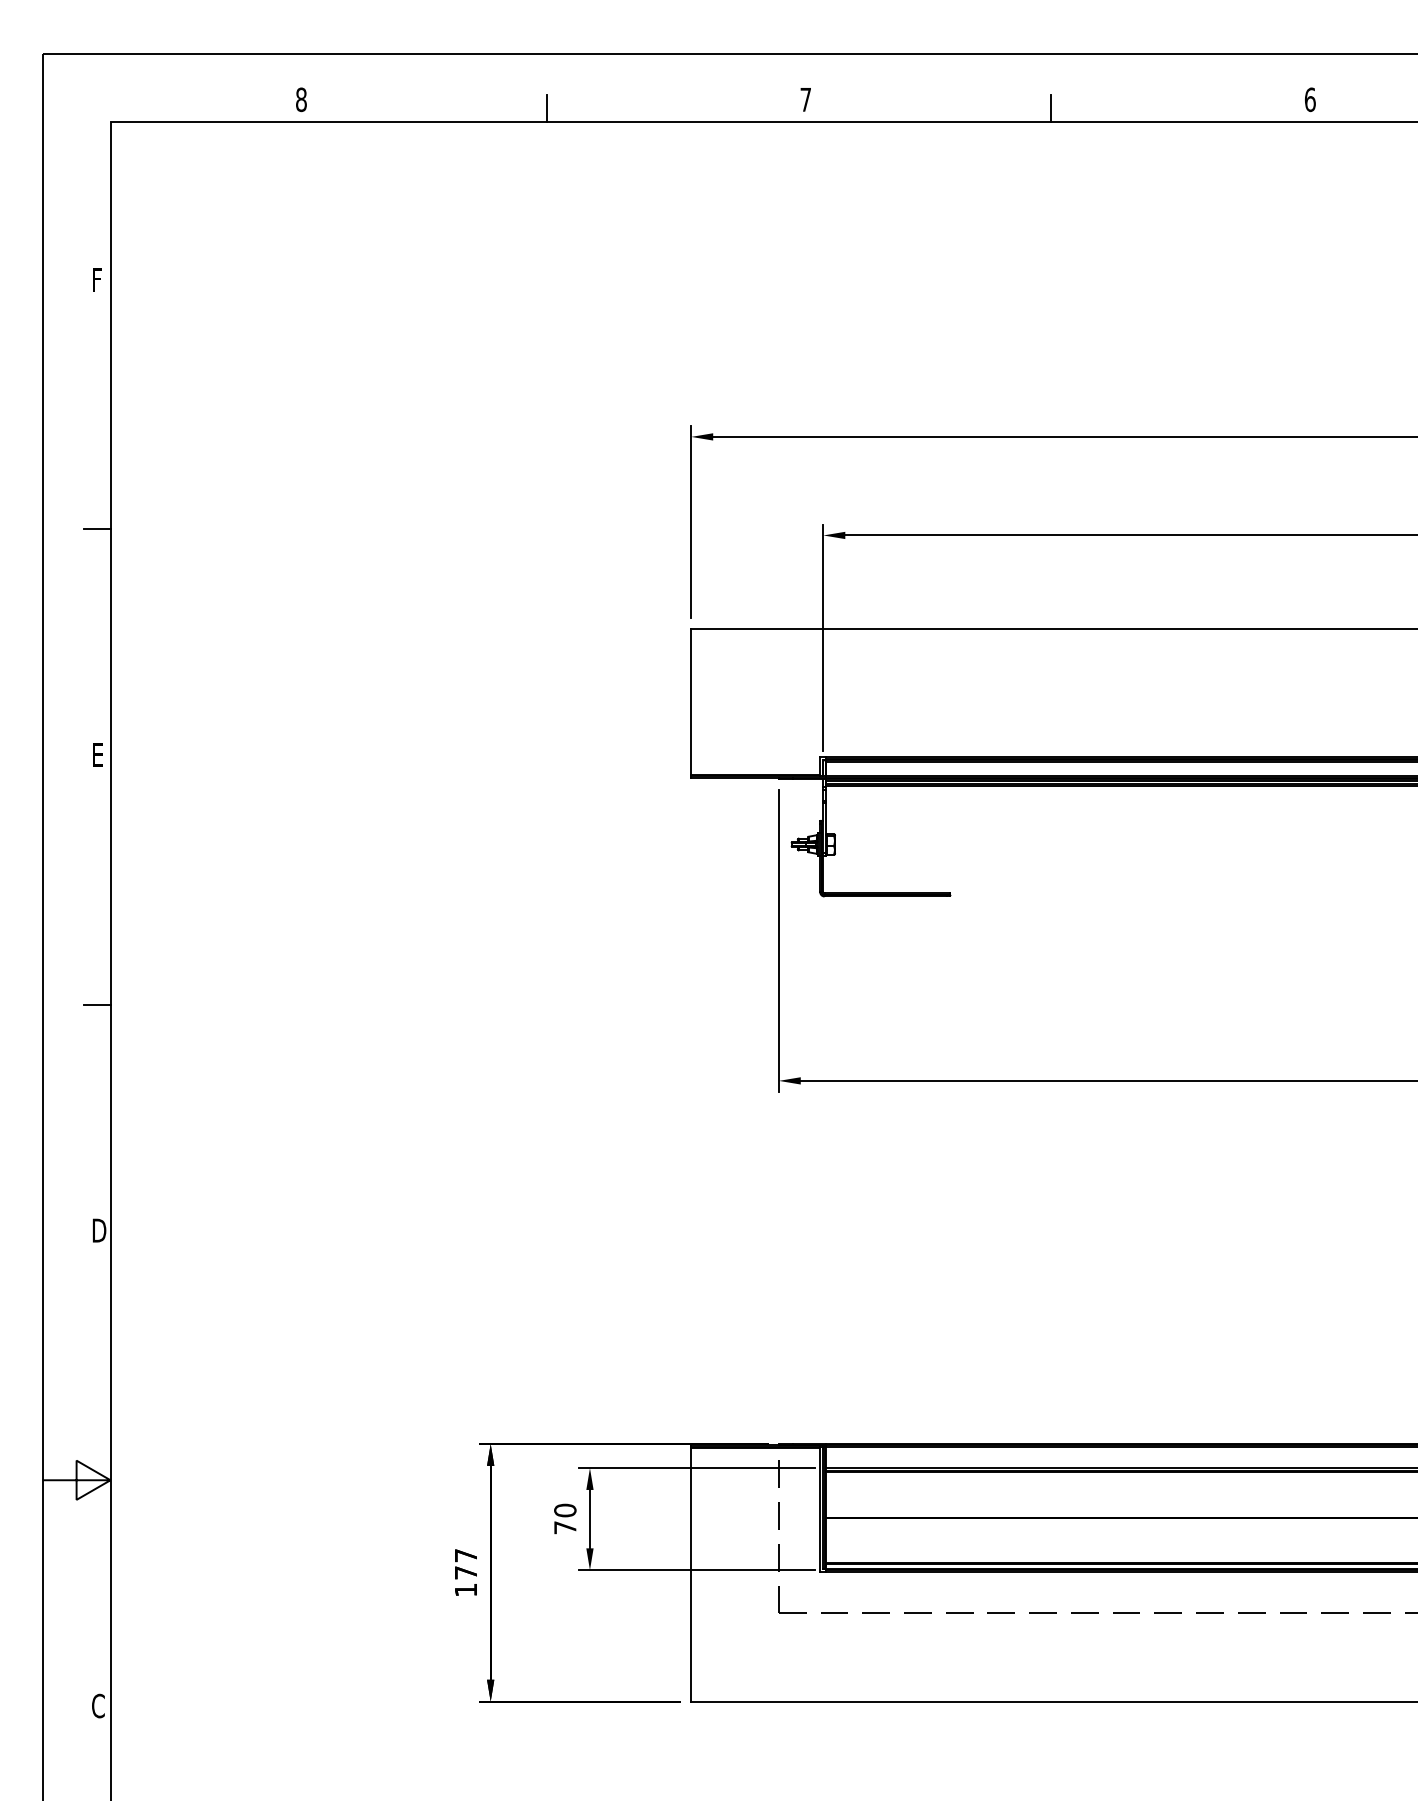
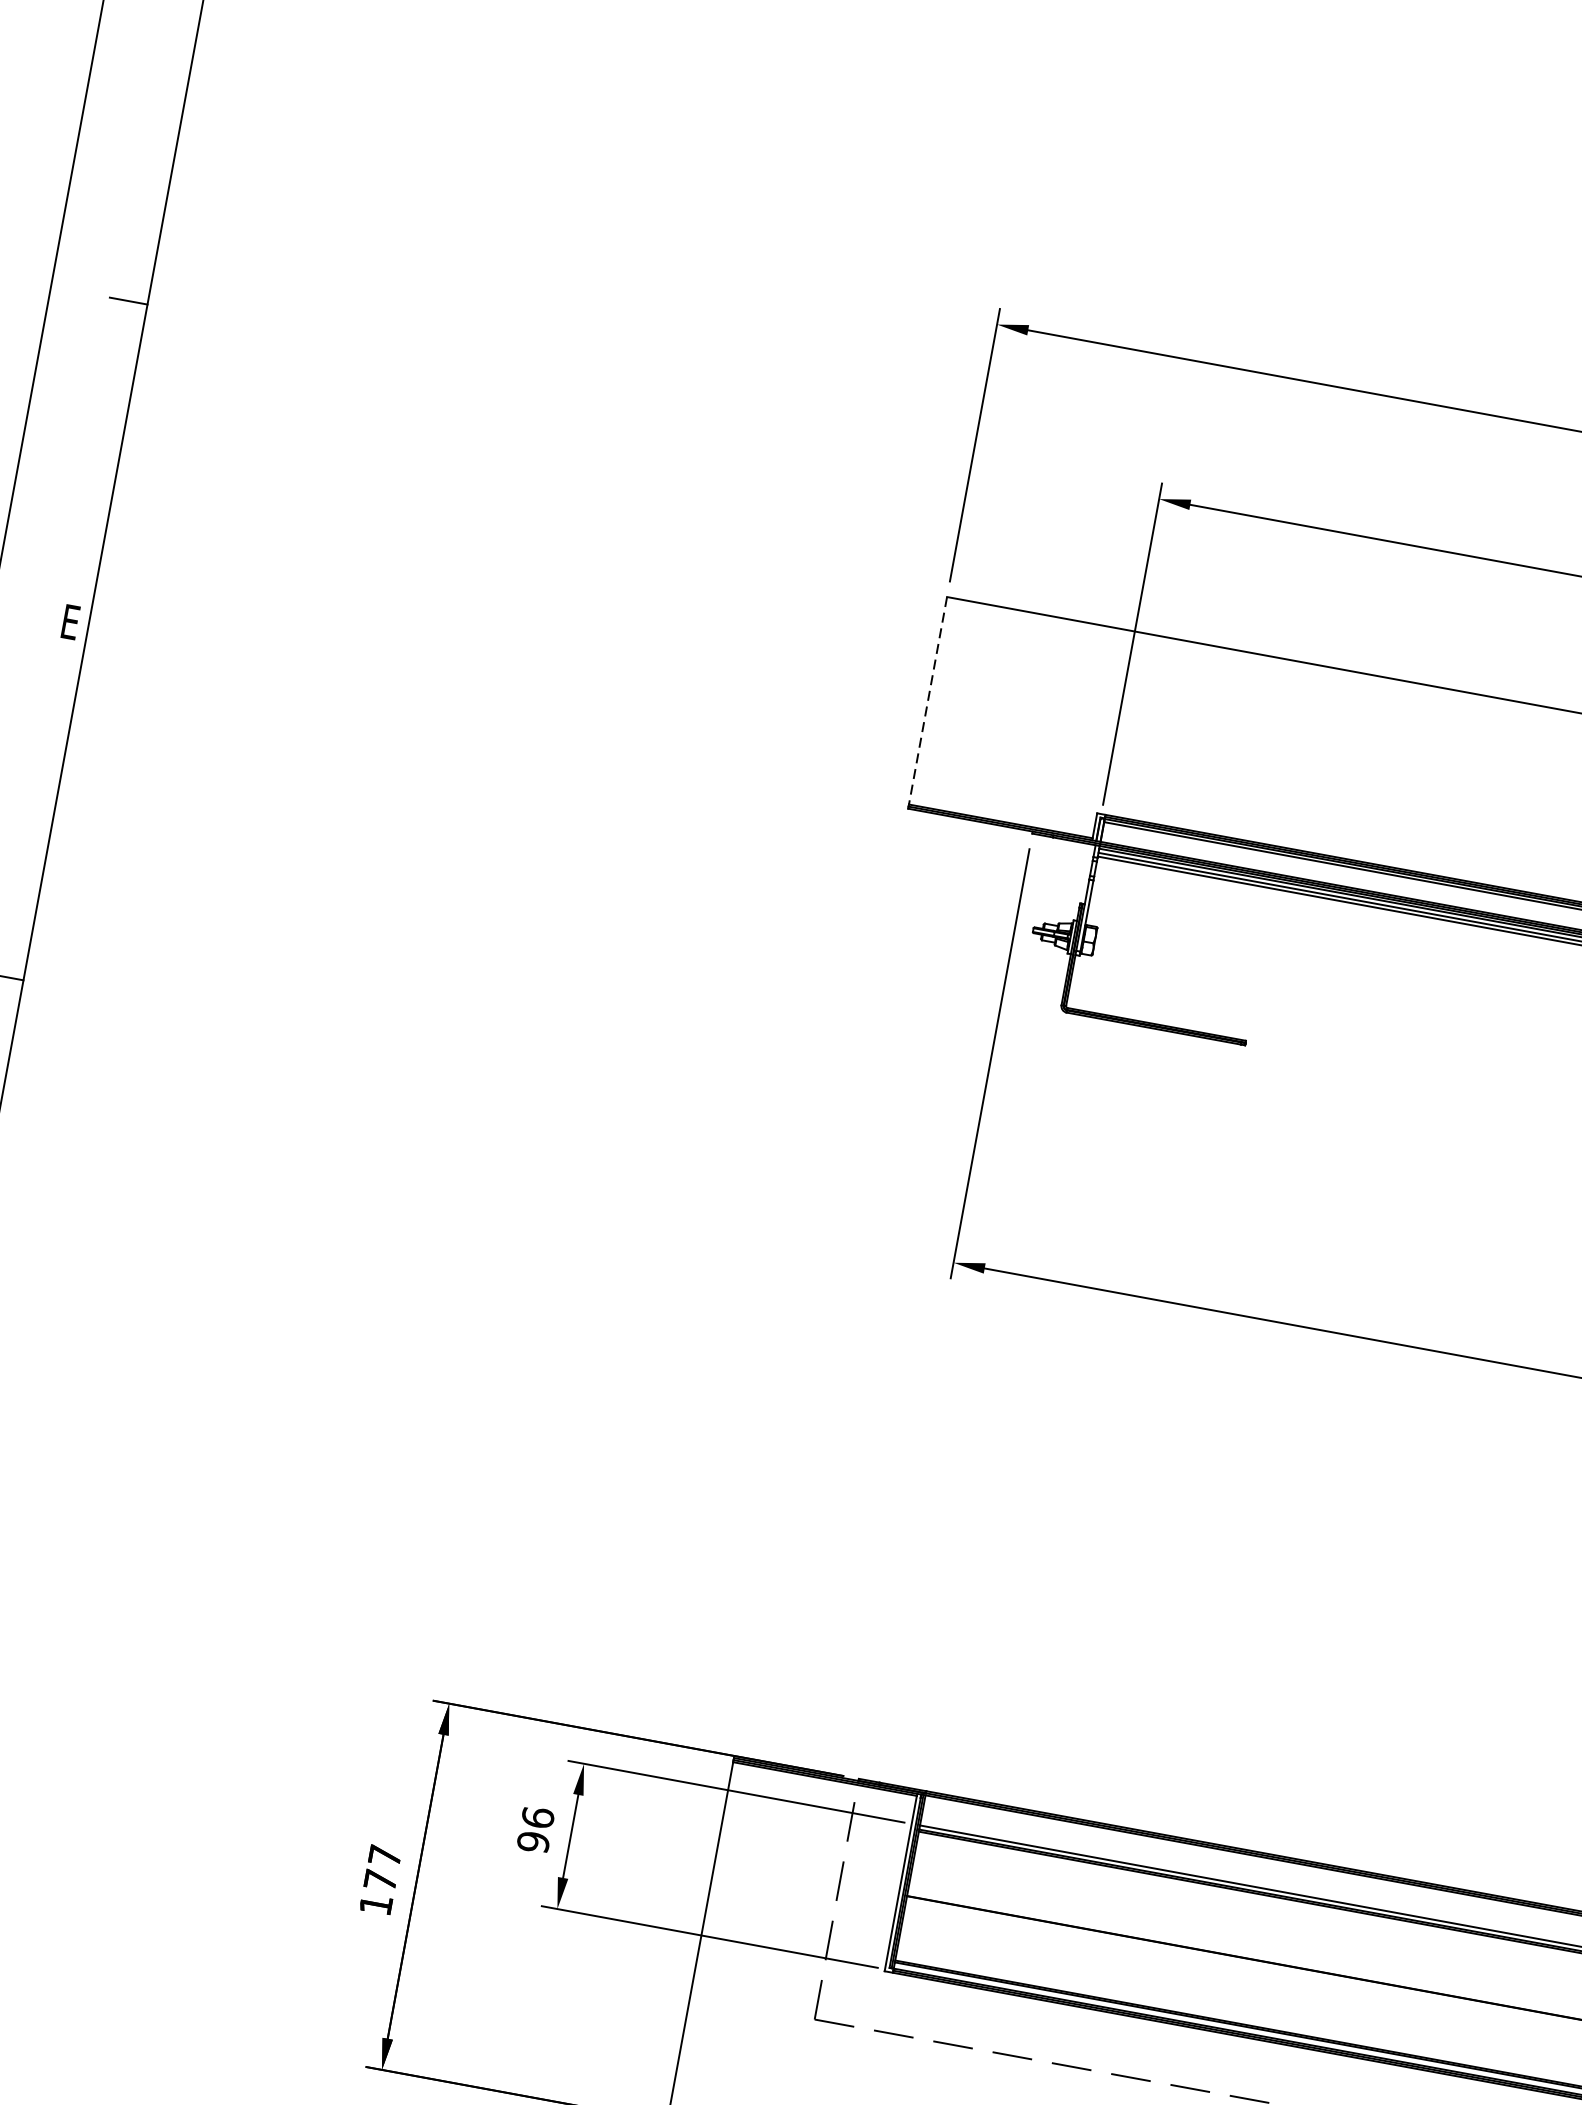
line: (691, 701) -> (928, 700), solid -> dashed
text: (565, 1518) -> (536, 1829), 70 -> 96

